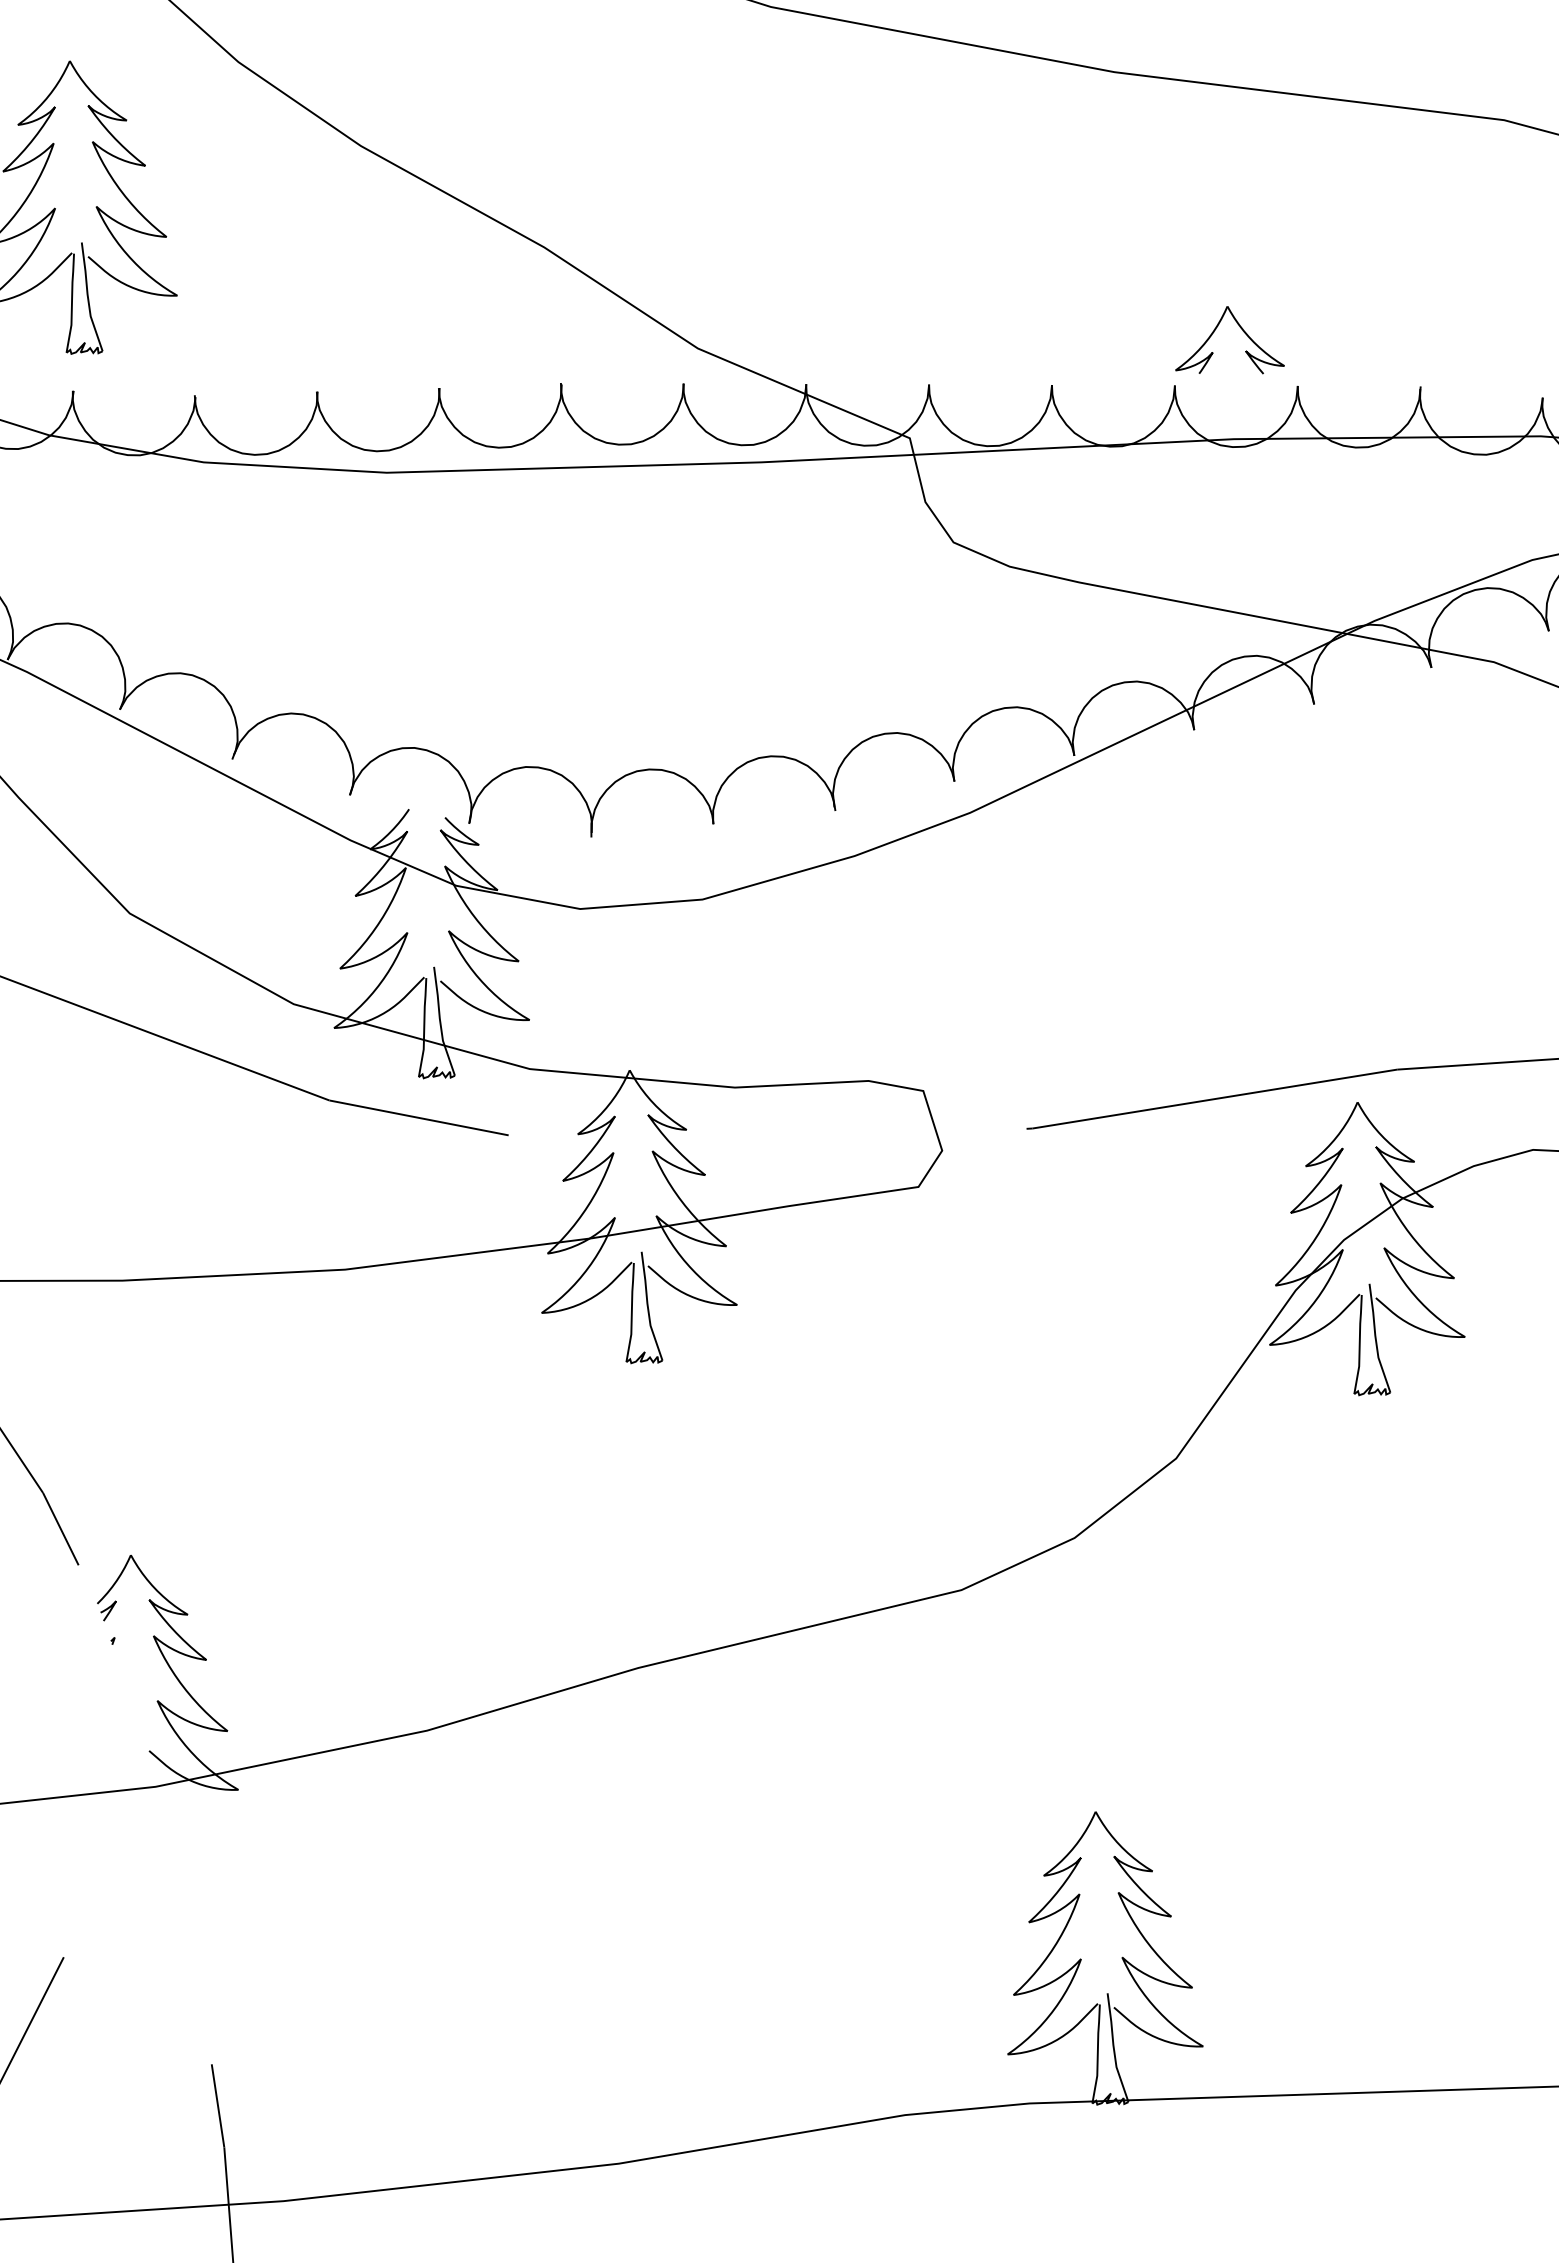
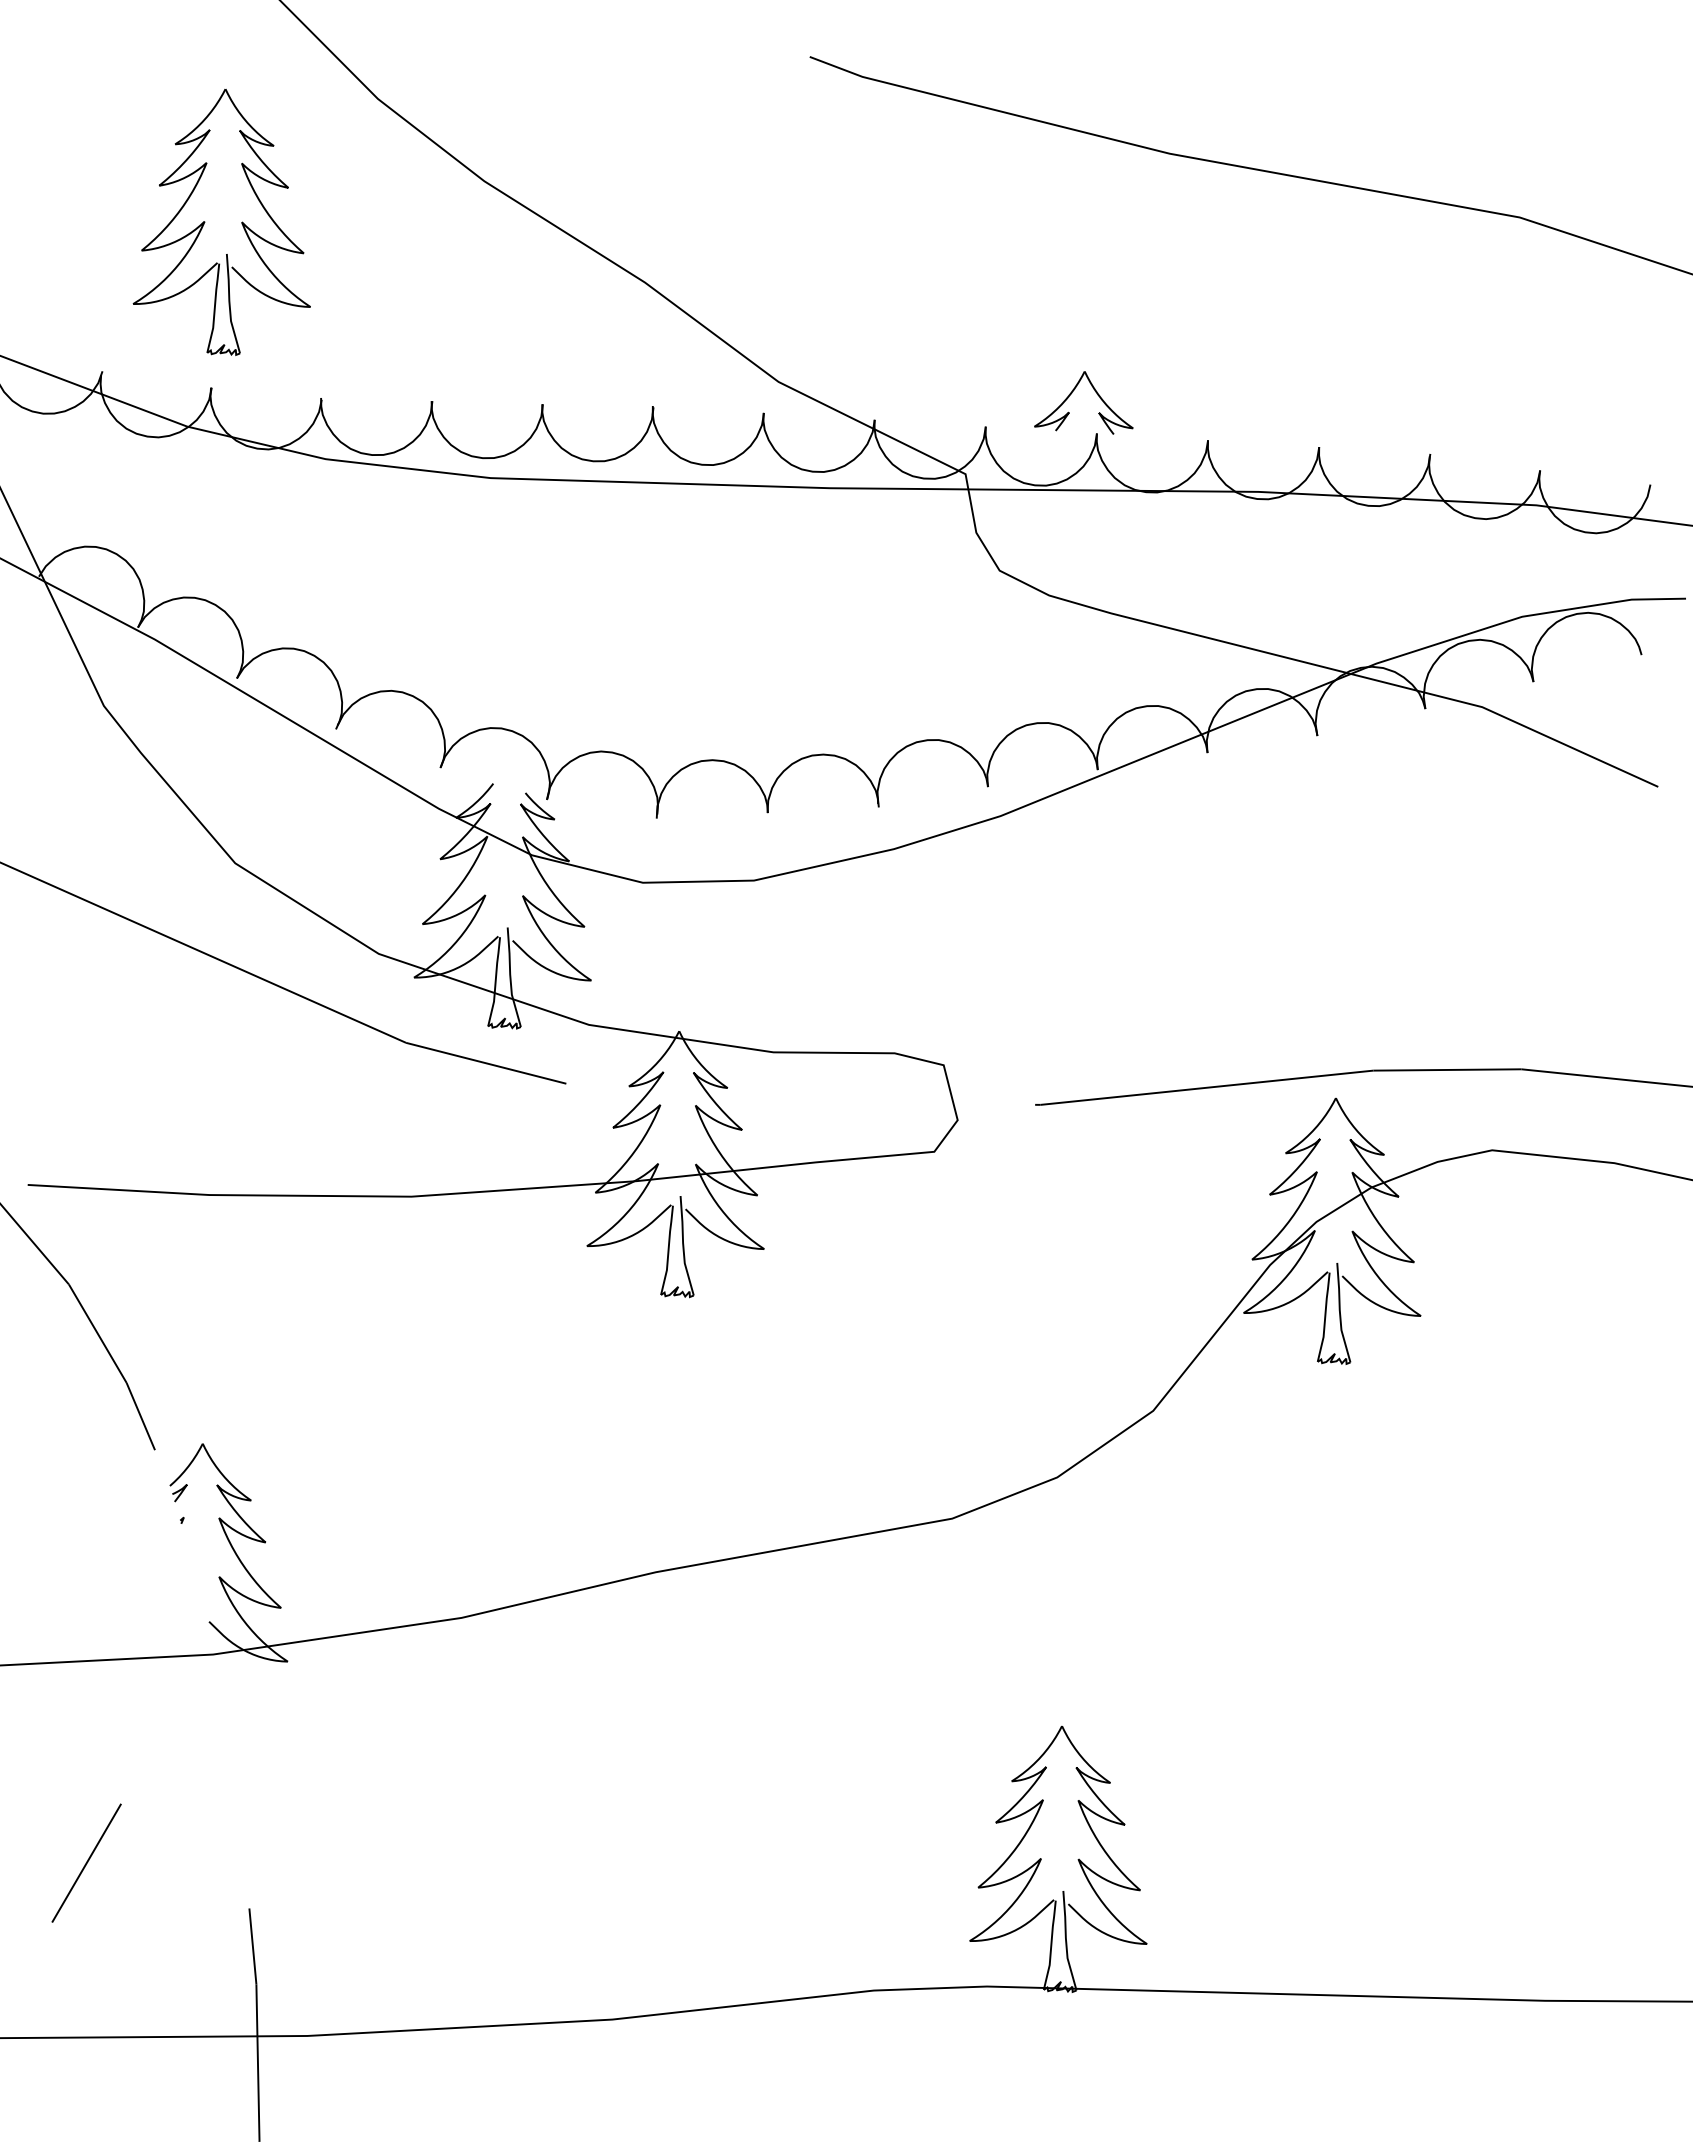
part: (1215, 331) -> (1072, 393), moved

